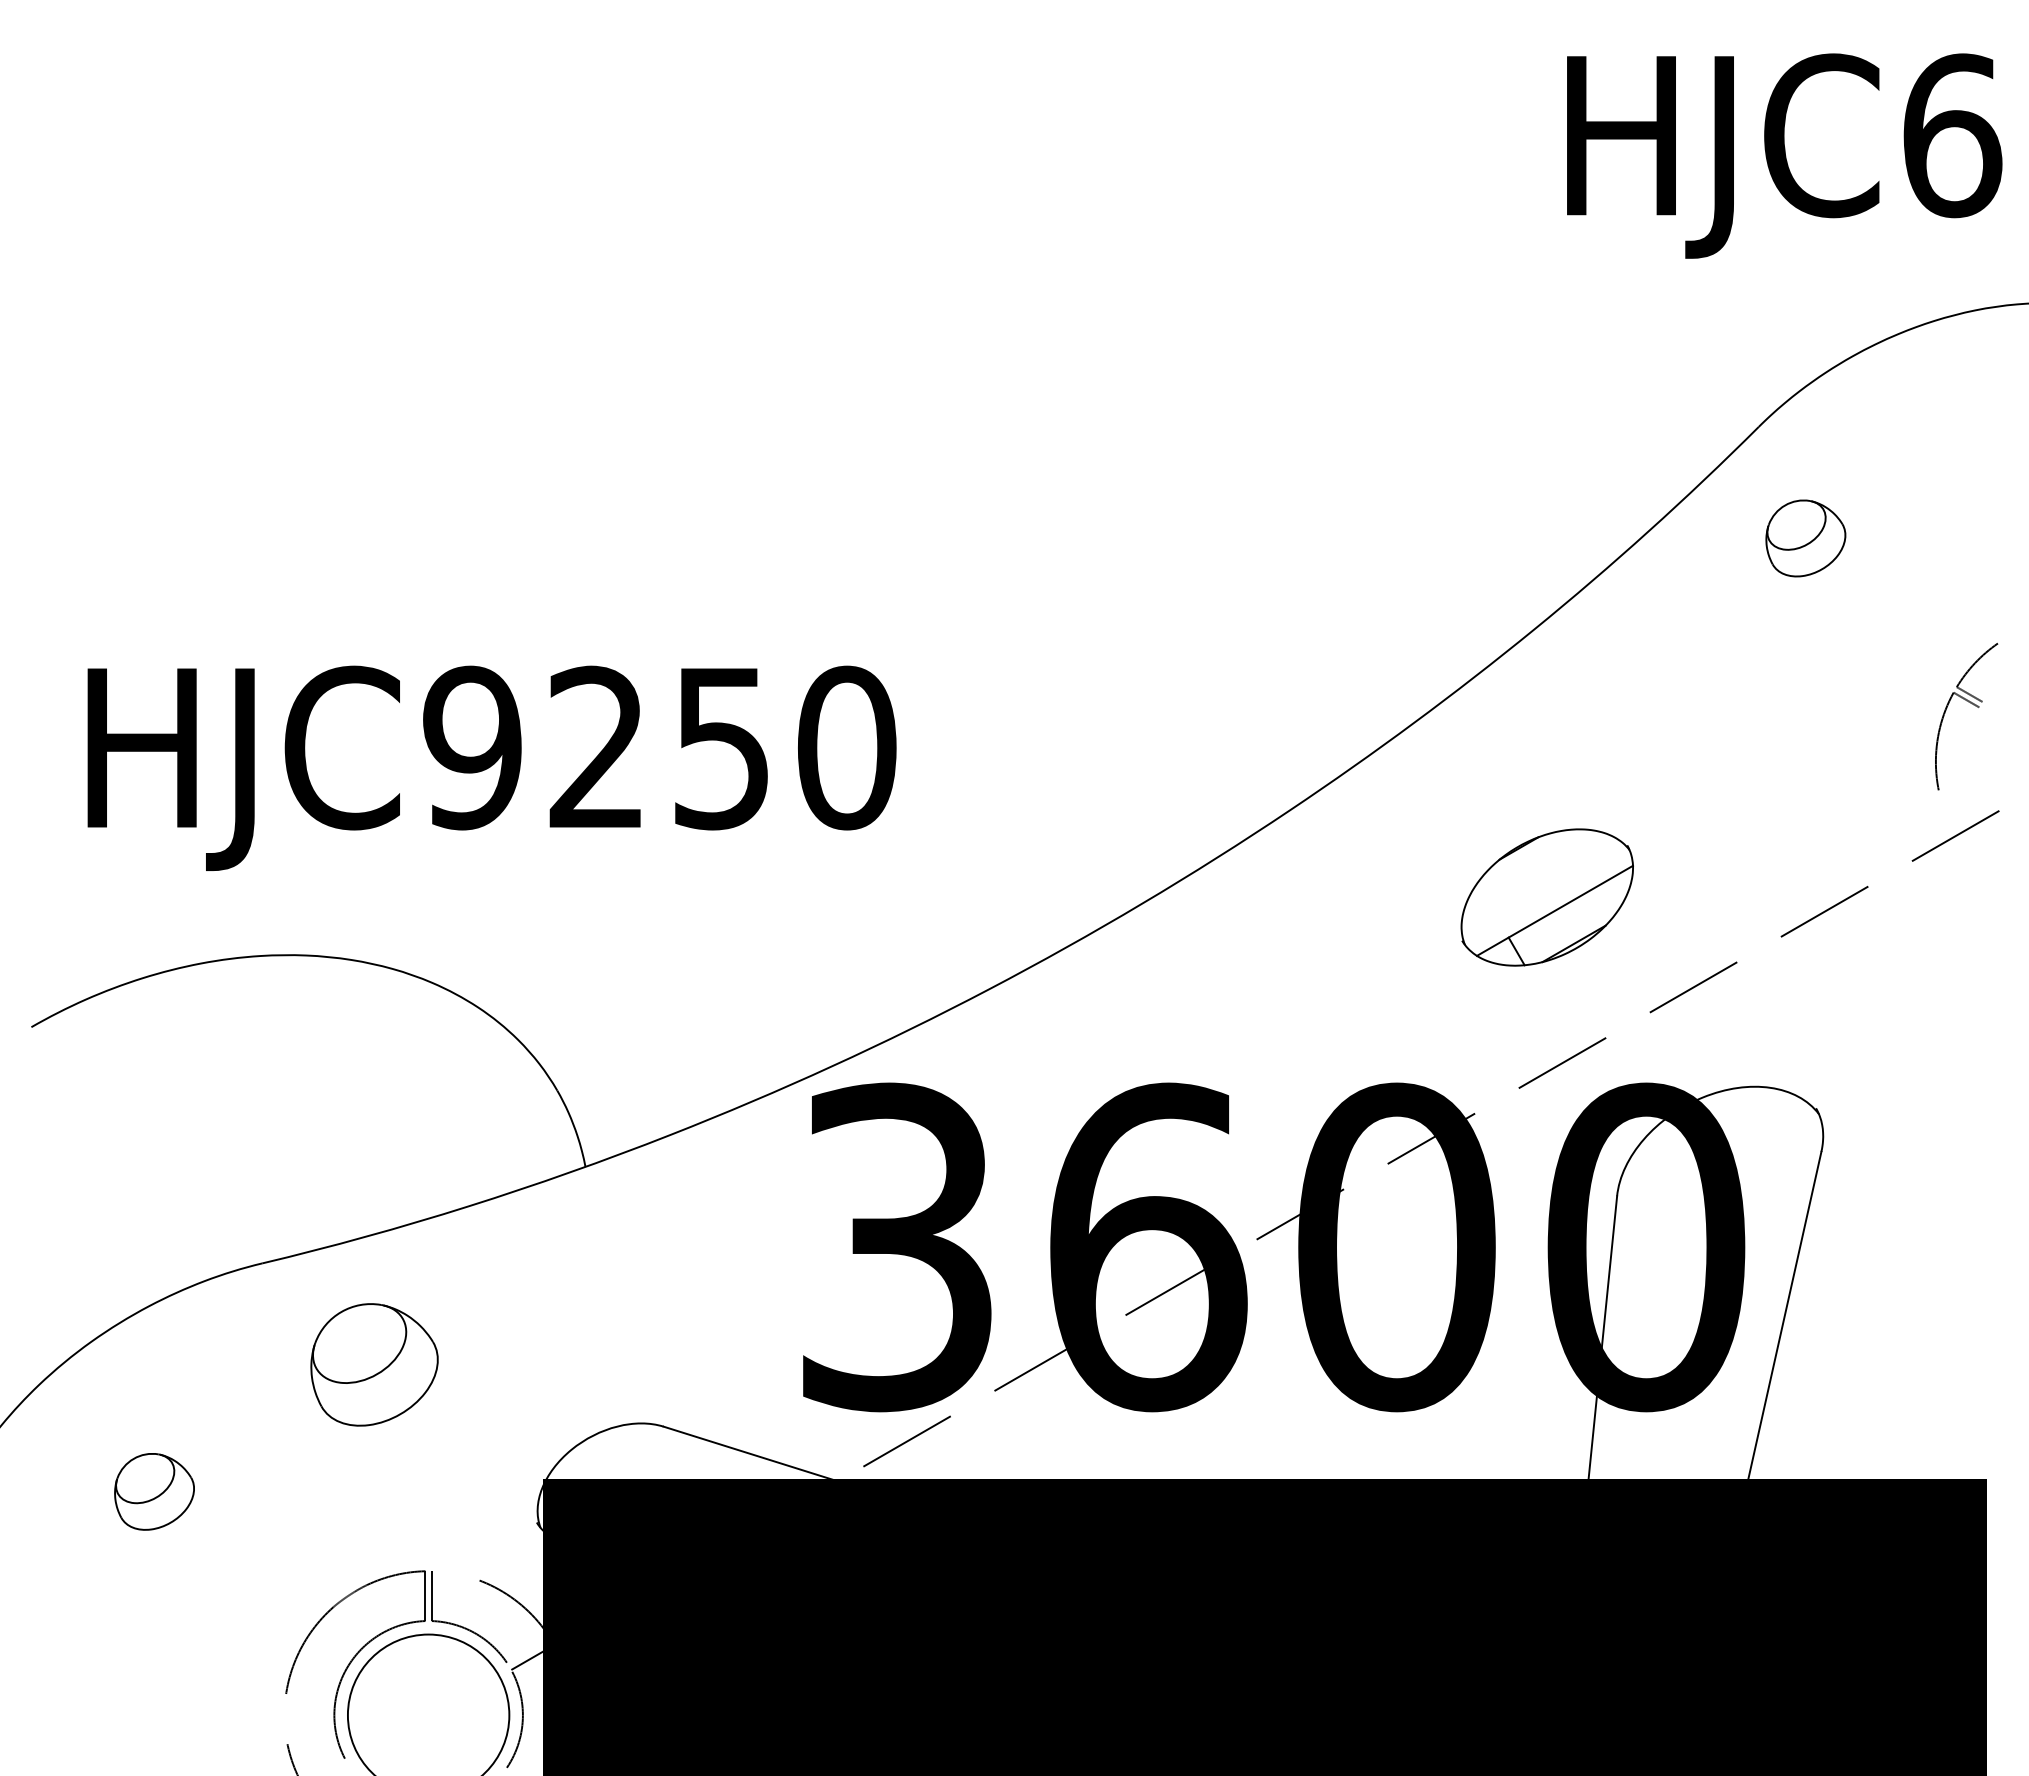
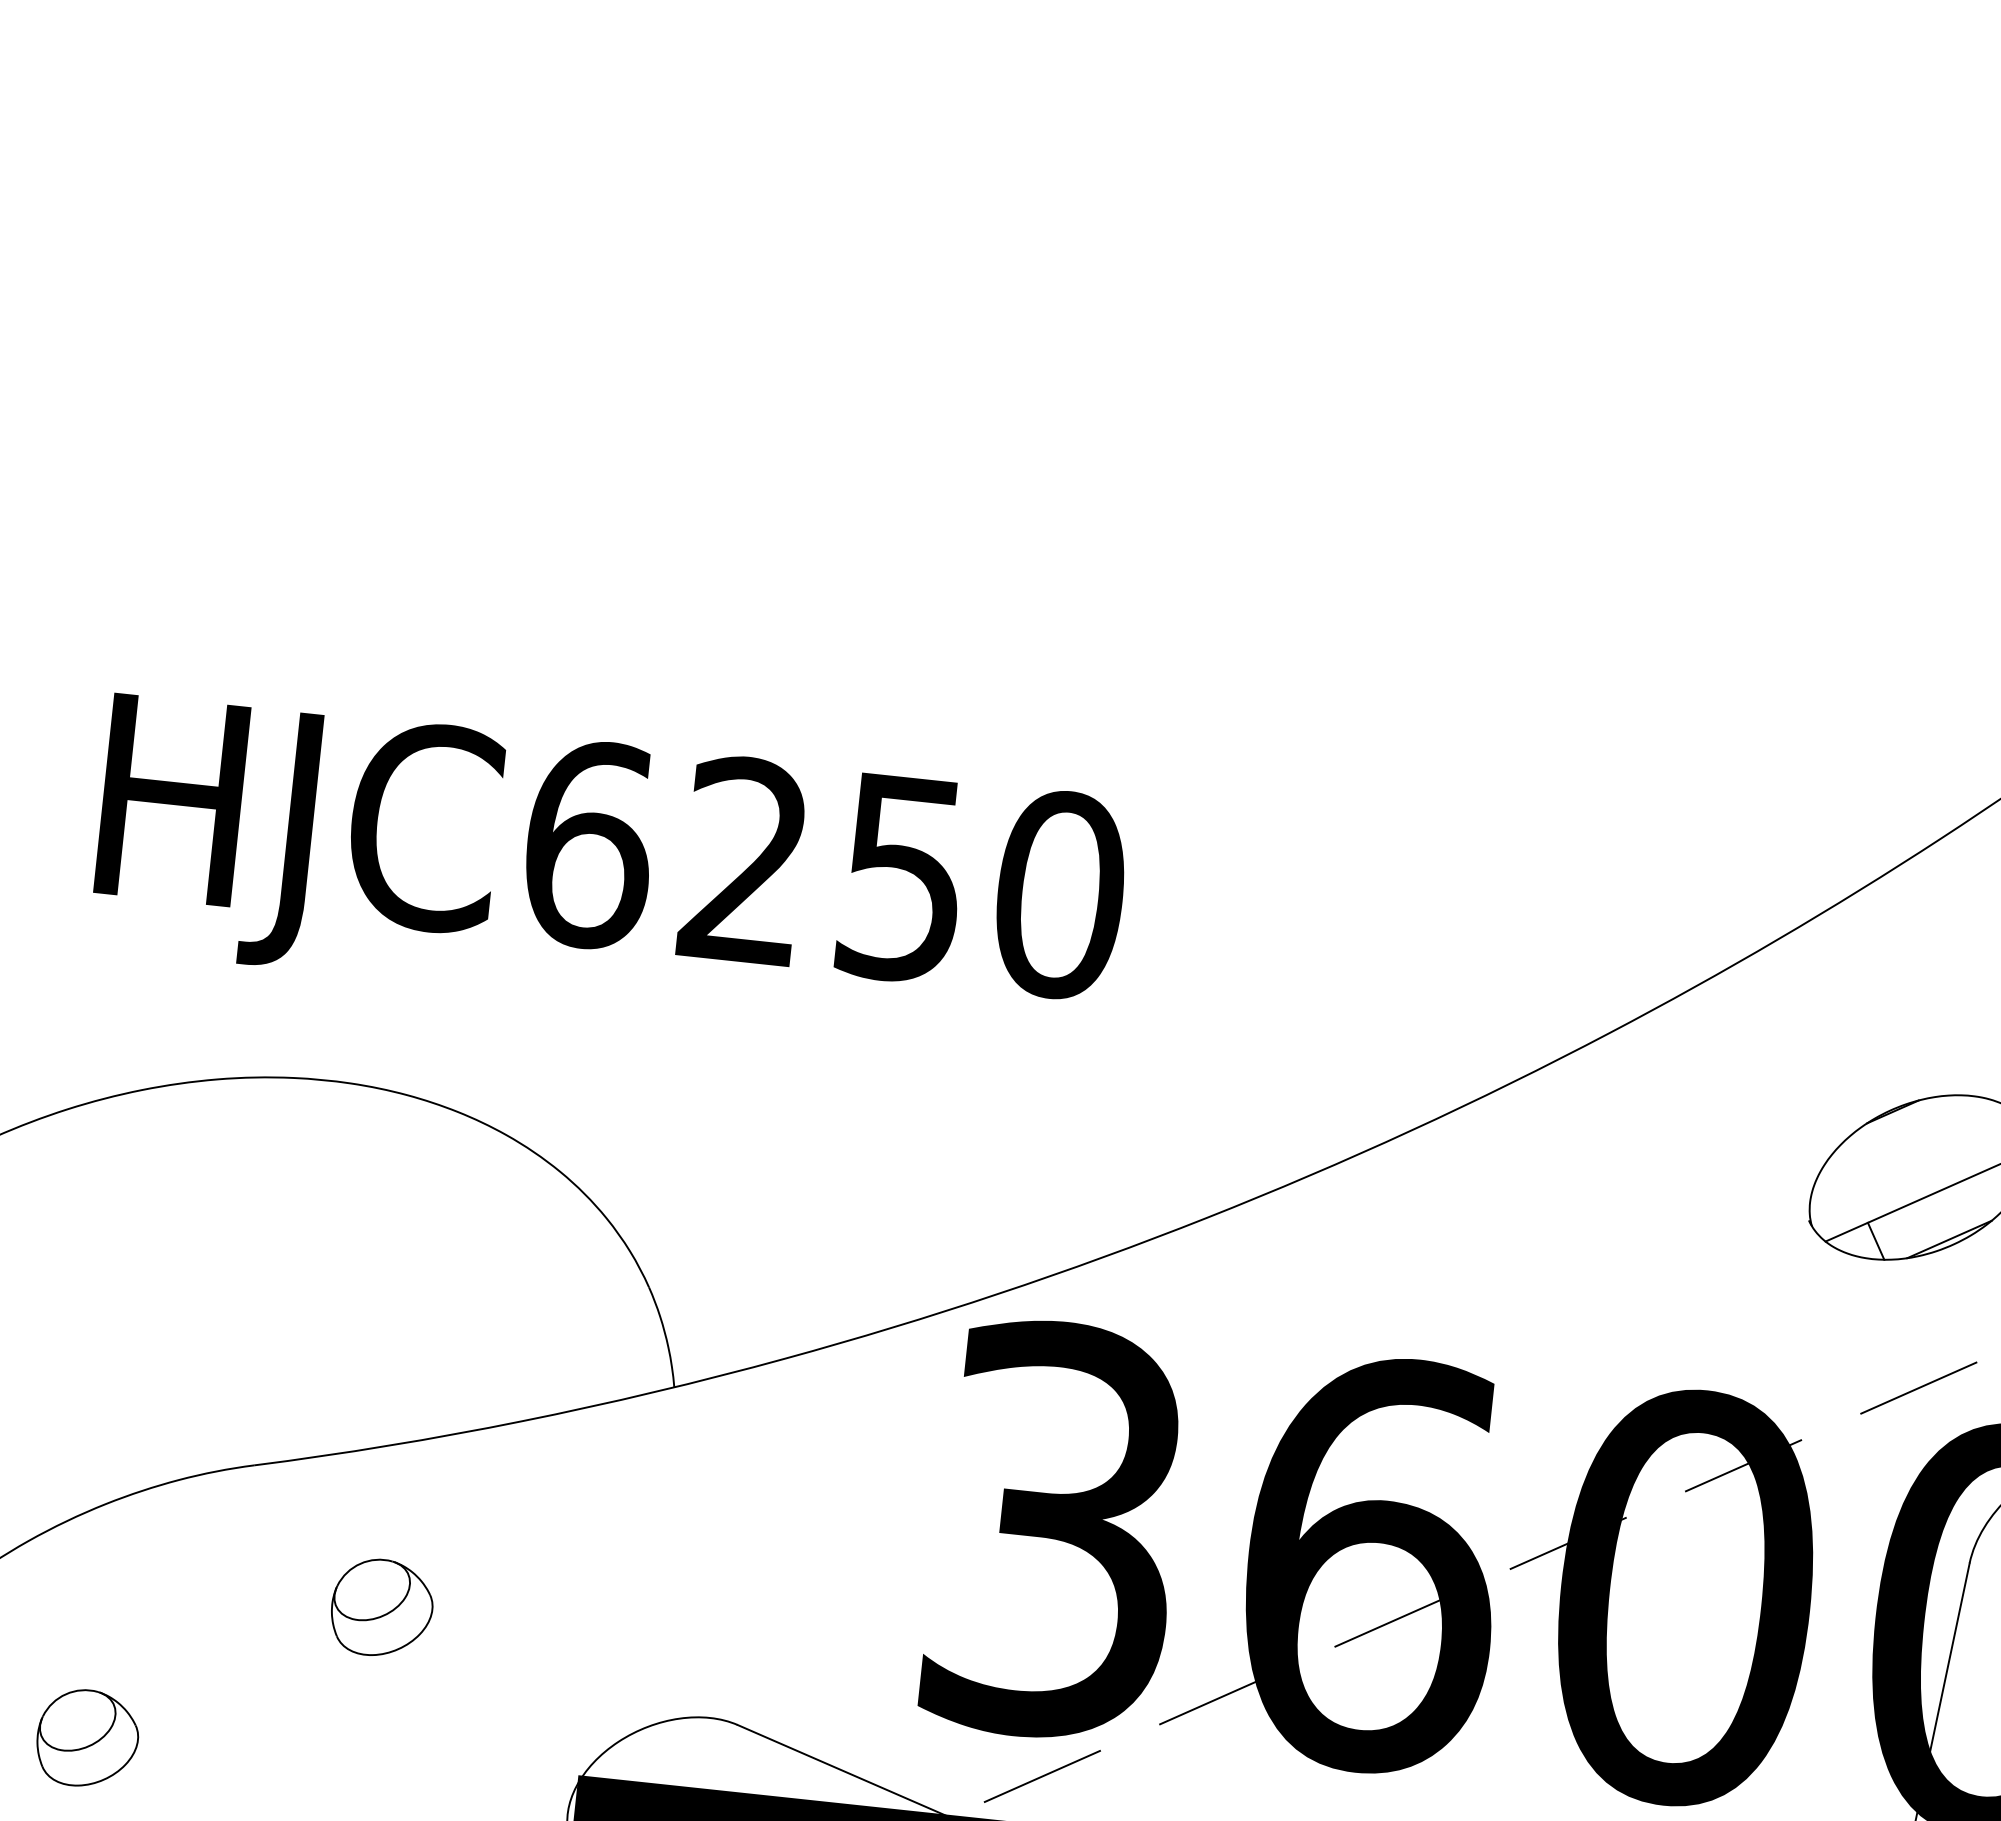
text: (473, 747) -> (589, 844), HJC9250 -> HJC6250
part: (374, 1364) -> (381, 1607), size x0.62

